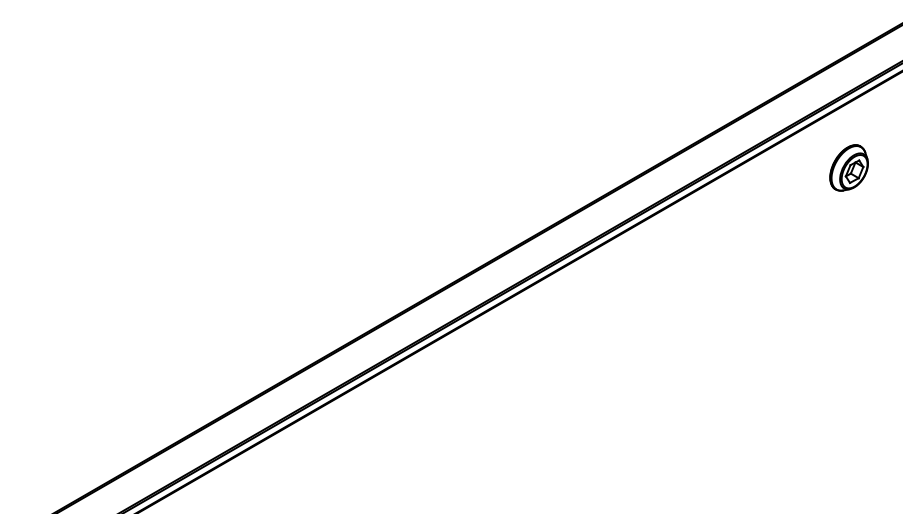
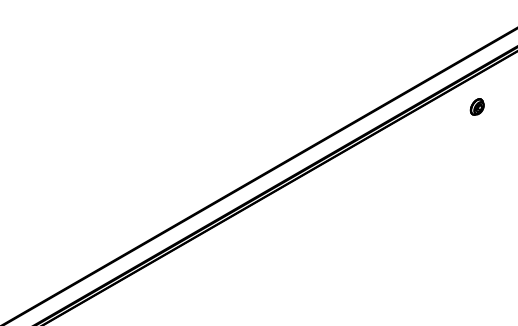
part: (849, 166) -> (477, 106), size x0.7

